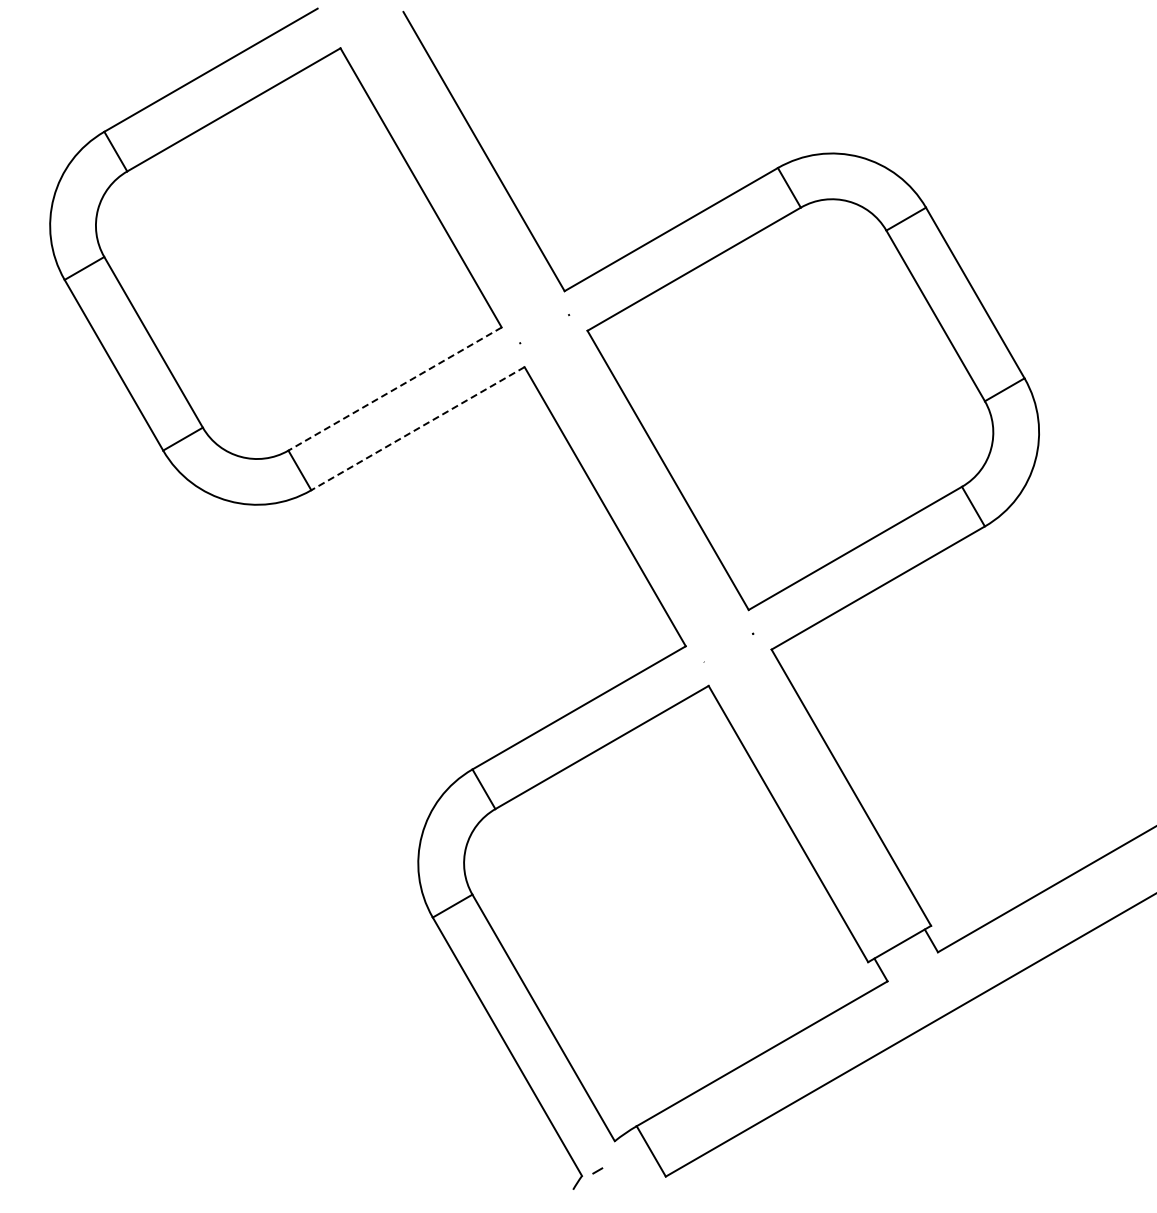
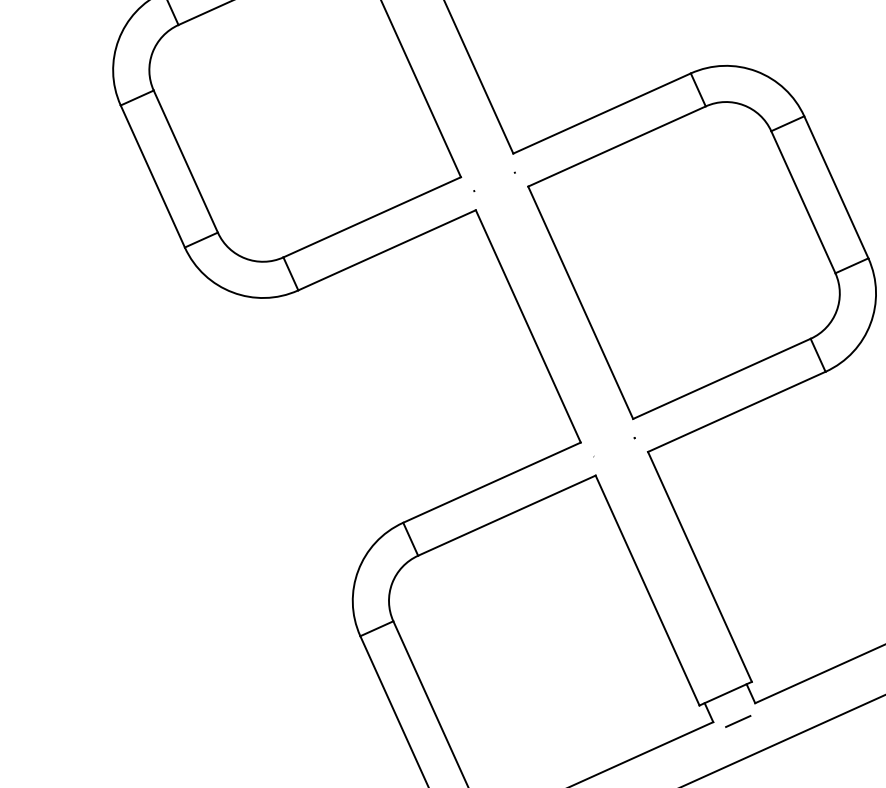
line: (394, 389) -> (371, 217), dashed -> solid
line: (417, 428) -> (386, 250), dashed -> solid
line: (918, 976) -> (737, 720), added

